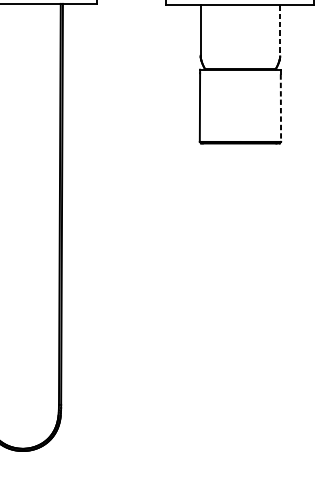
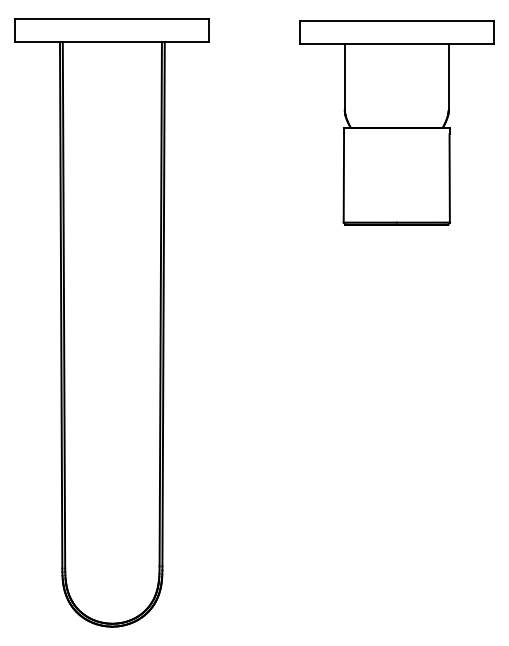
line: (279, 30) -> (448, 77), dashed -> solid
line: (280, 108) -> (449, 178), dashed -> solid

